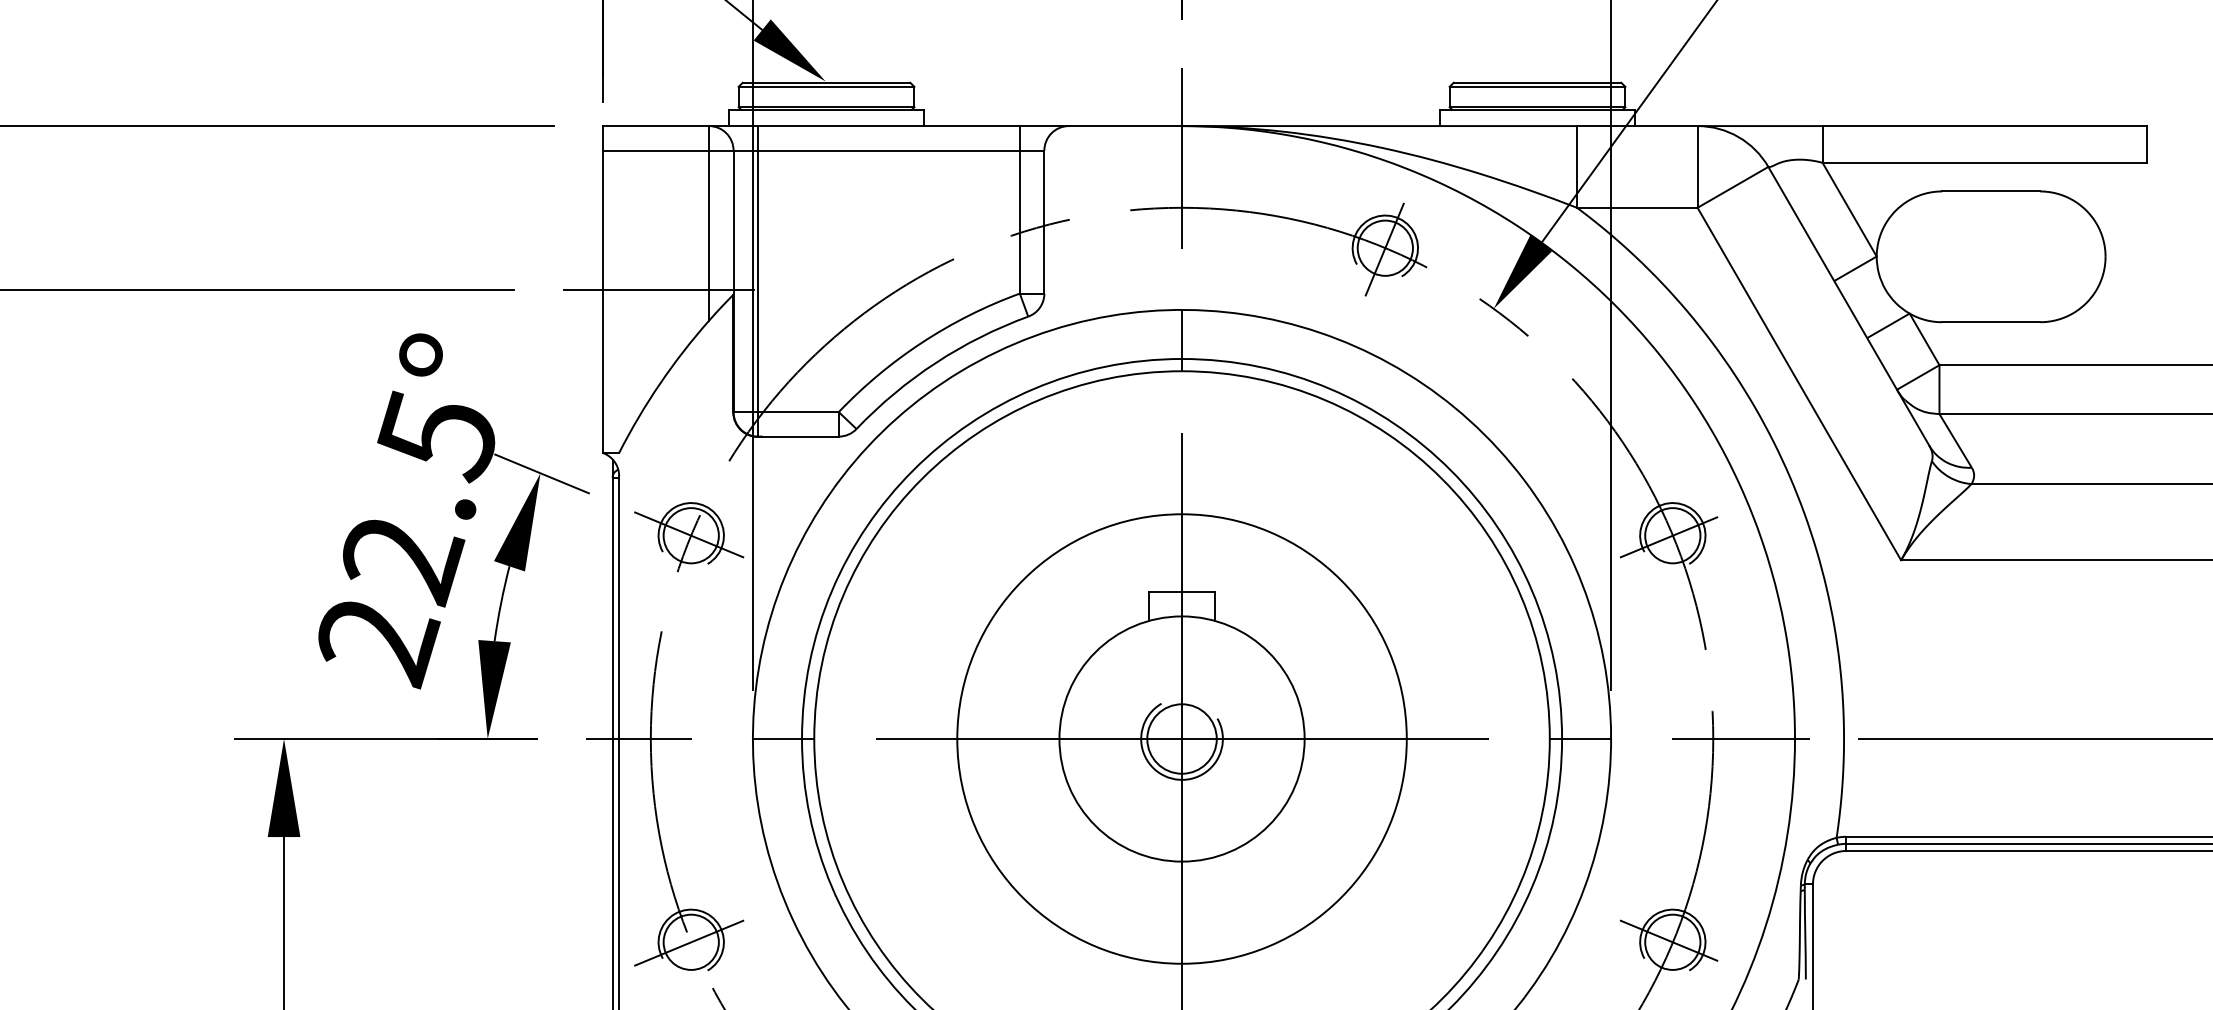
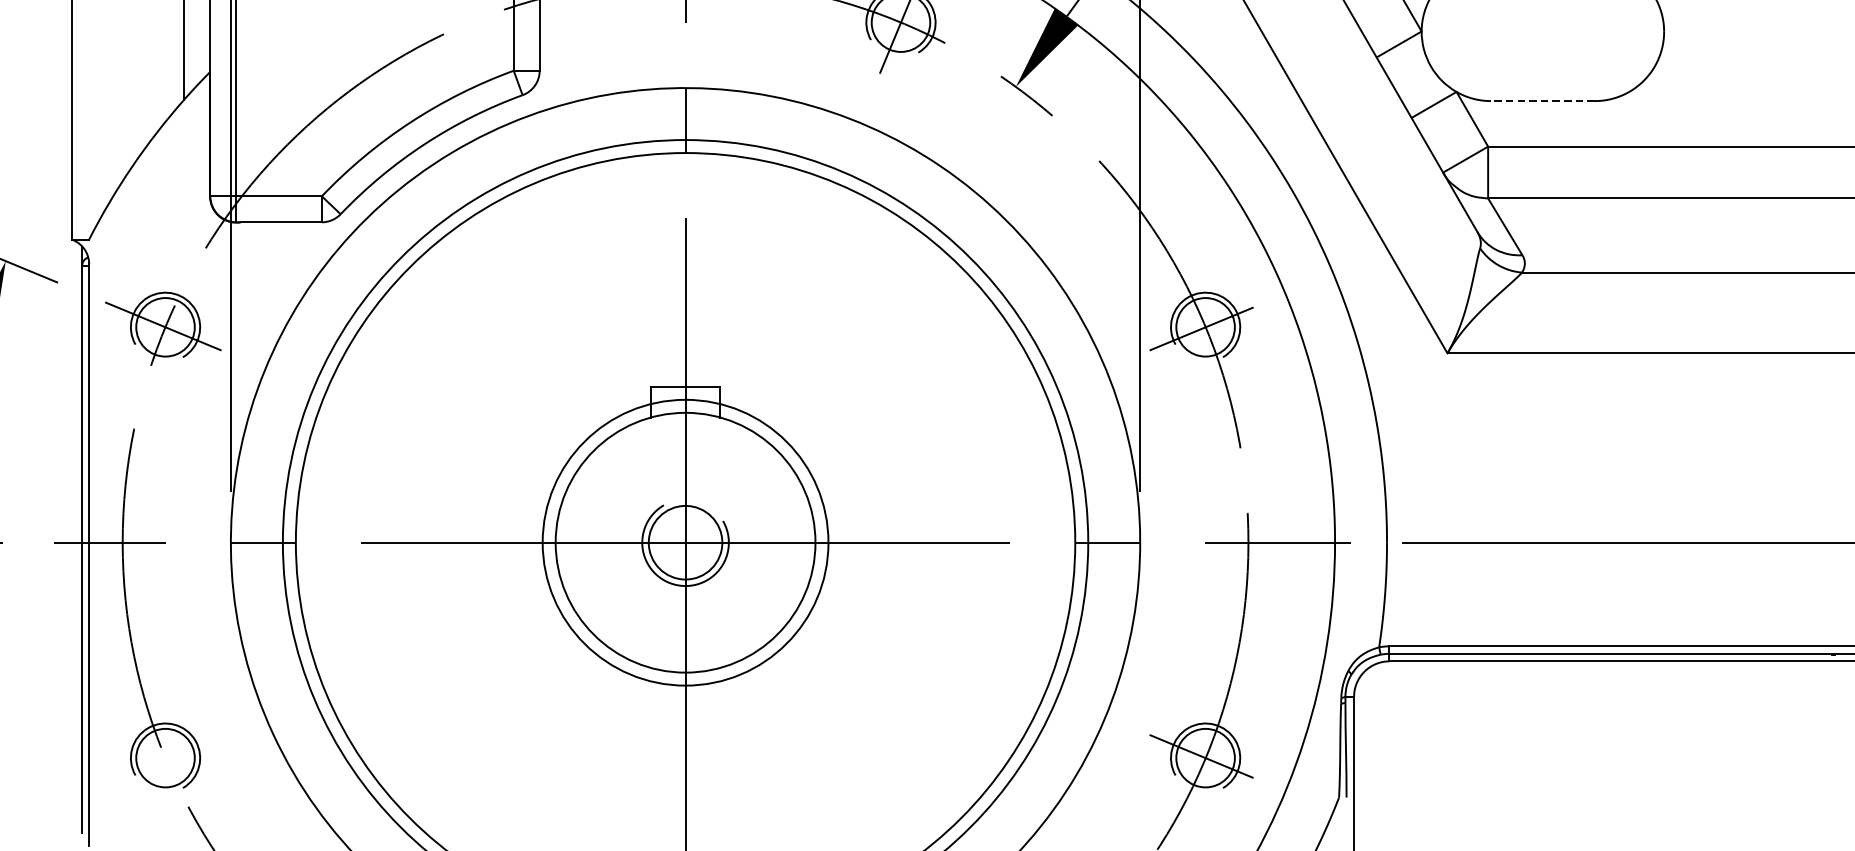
line: (659, 289) -> (131, 66), removed
line: (1990, 322) -> (1542, 101), solid -> dashed
circle: (1181, 738) -> (684, 542), size x0.6
line: (689, 942) -> (163, 758), removed

